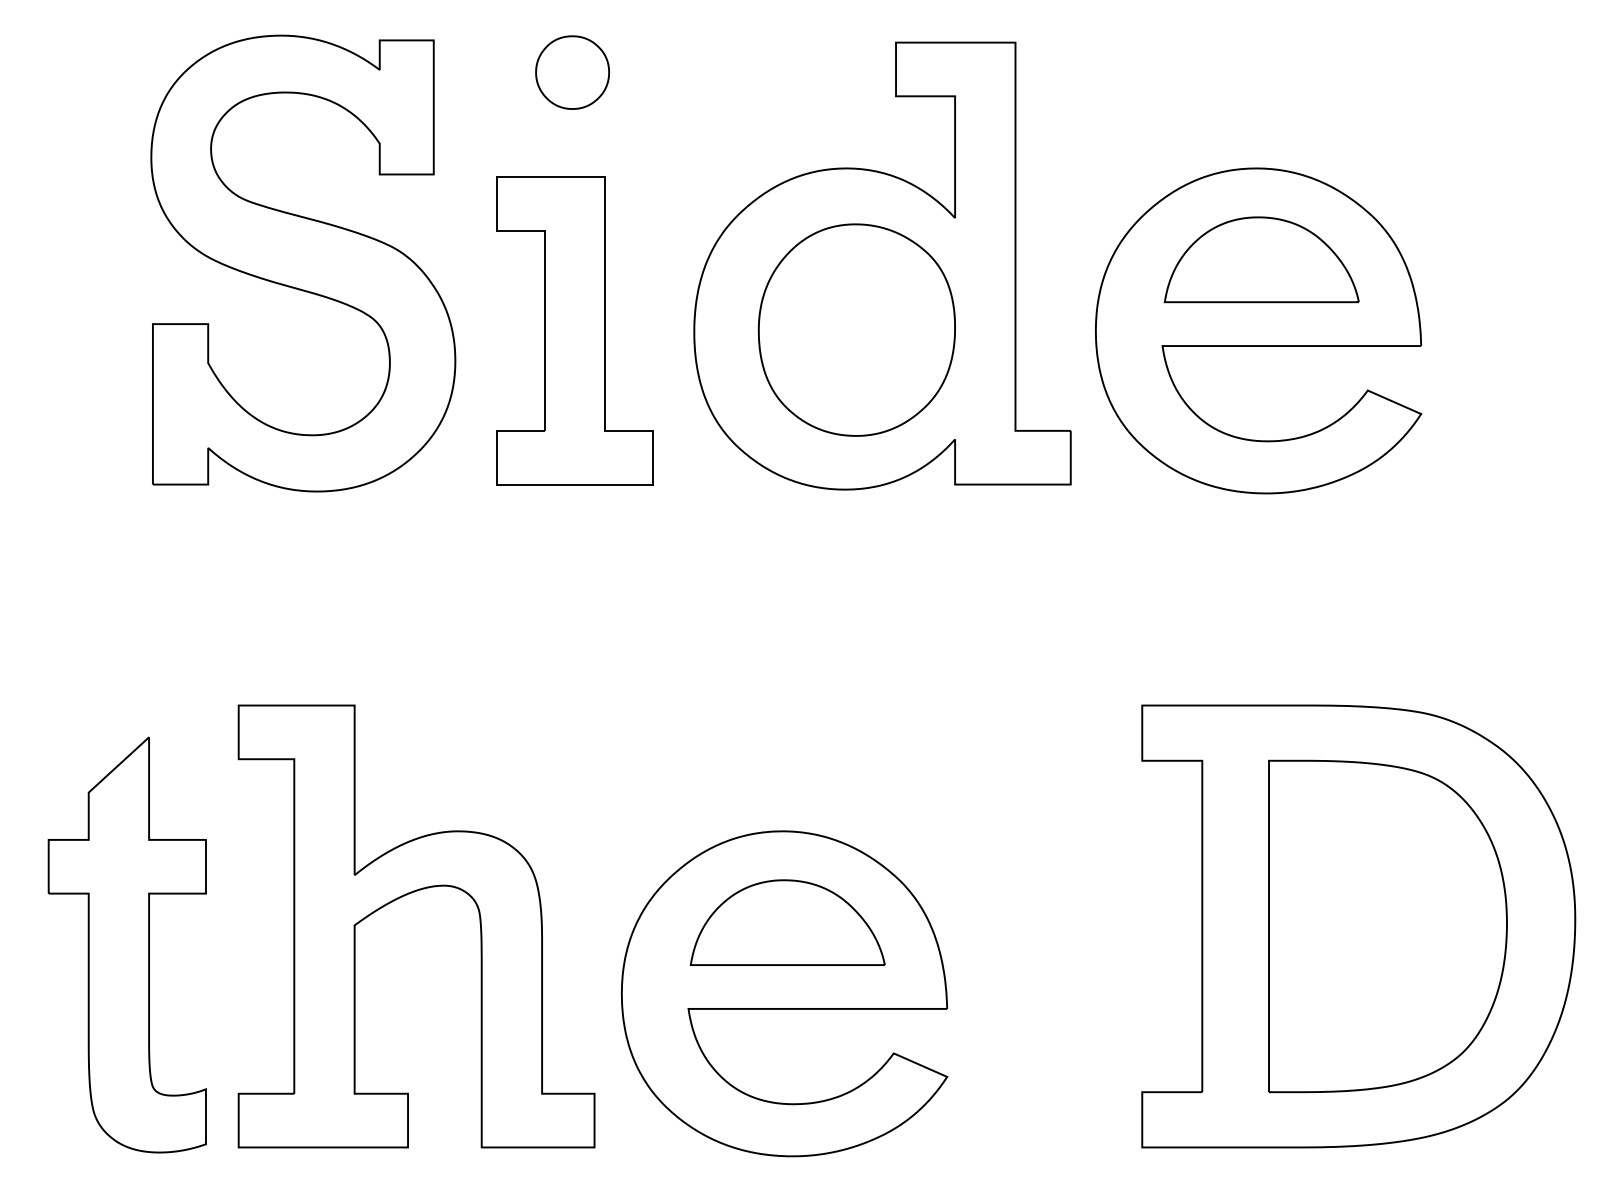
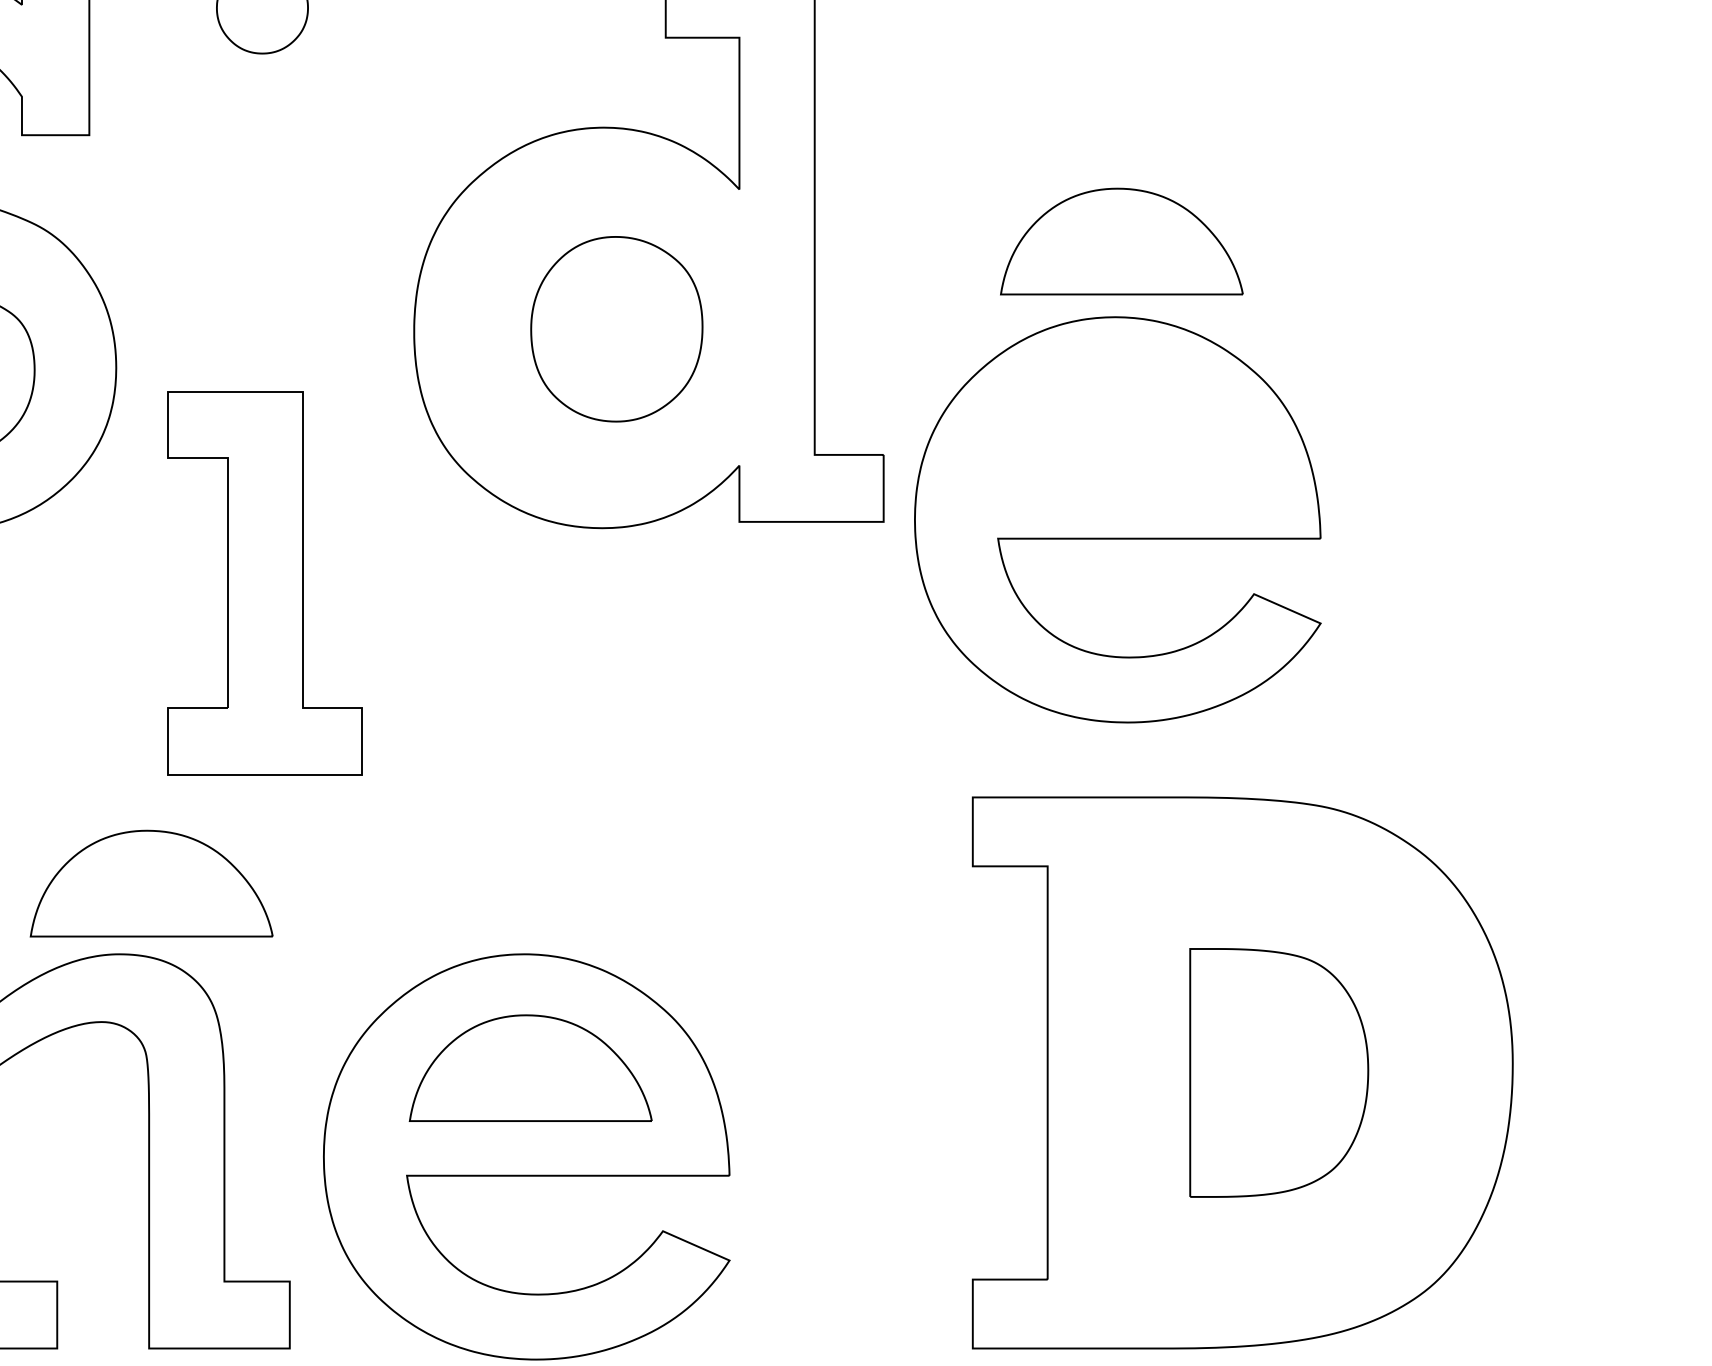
part: (856, 329) -> (616, 328), size x0.7
part: (574, 330) -> (264, 582), moved
part: (1258, 330) -> (1117, 519), moved
part: (483, 774) -> (151, 883), added
part: (1387, 926) -> (1278, 1072), size x0.6

